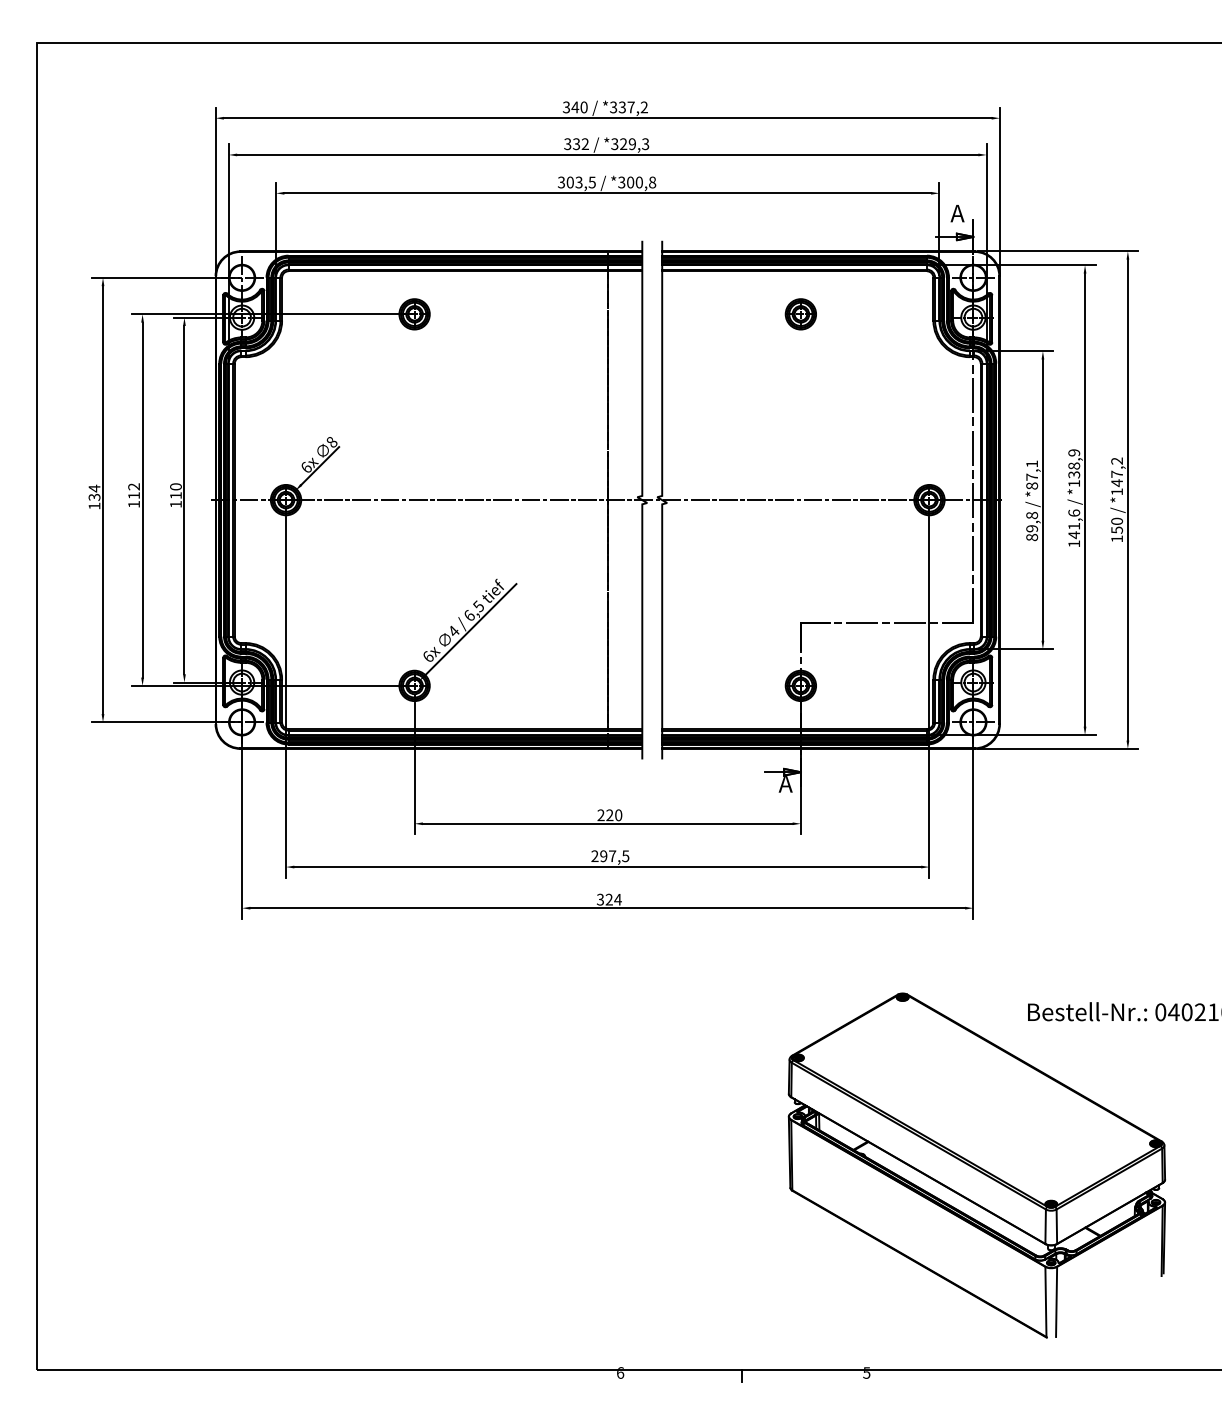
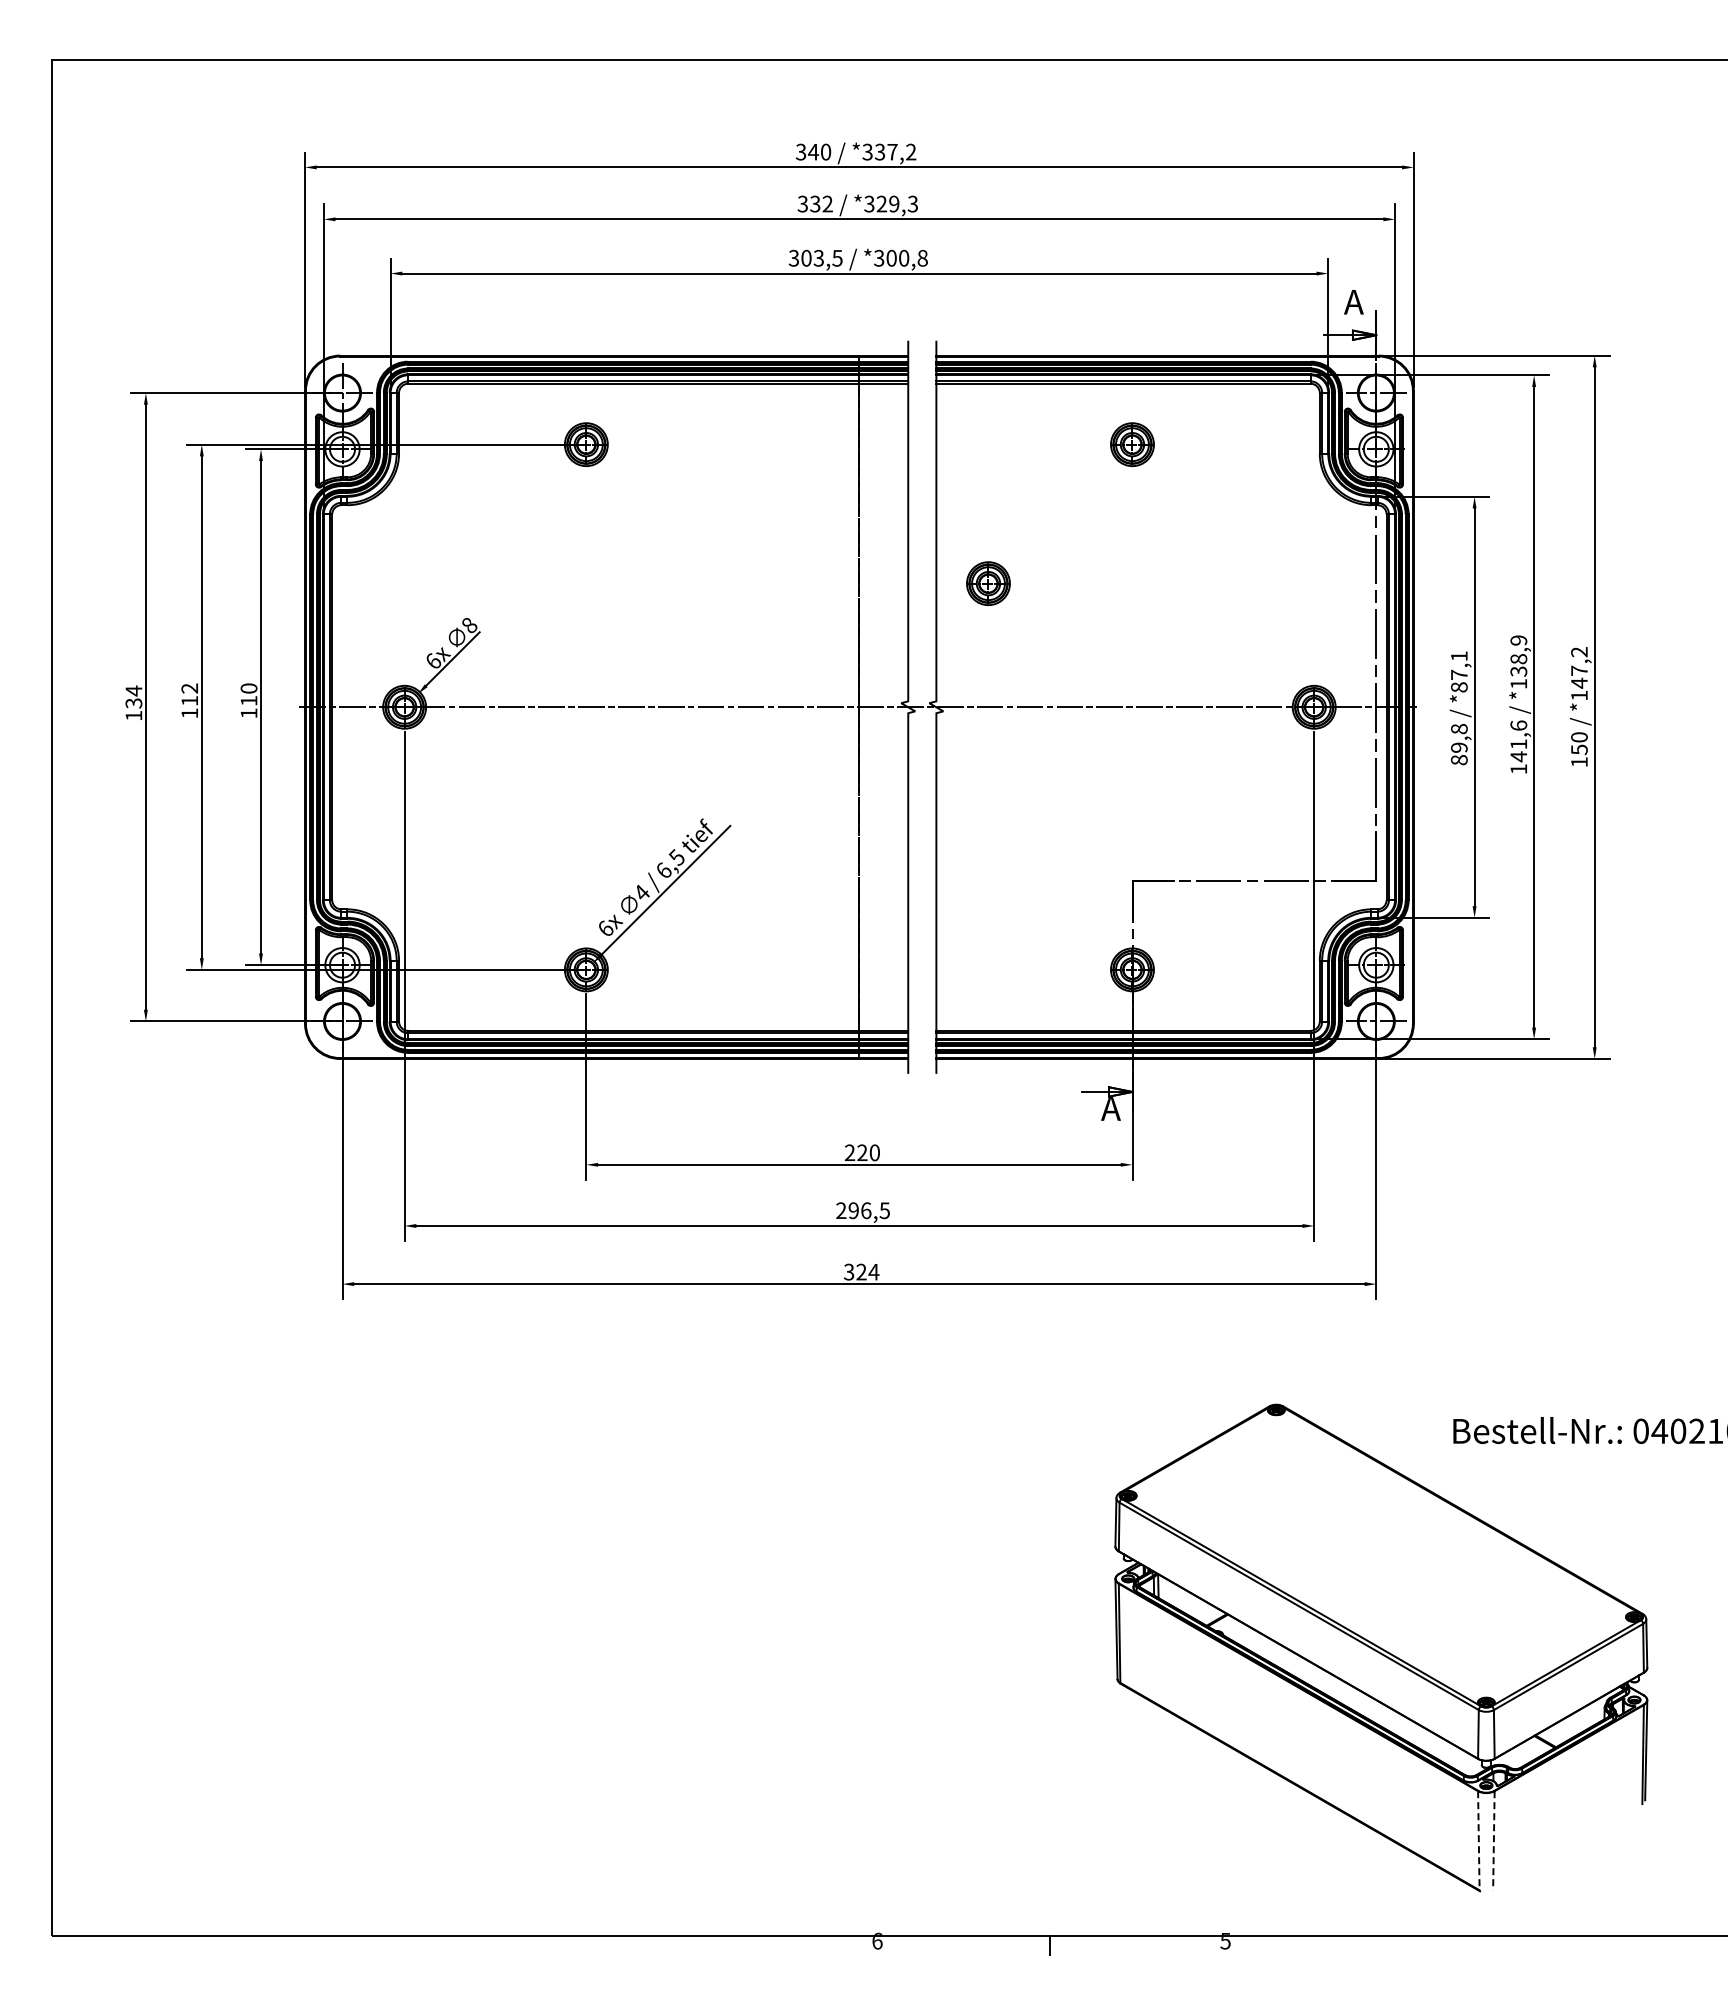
part: (699, 412) -> (988, 583), added
text: (612, 856) -> (866, 1210), 297,5 -> 296,5
line: (1045, 1301) -> (1478, 1840), solid -> dashed
line: (1056, 1301) -> (1493, 1840), solid -> dashed

